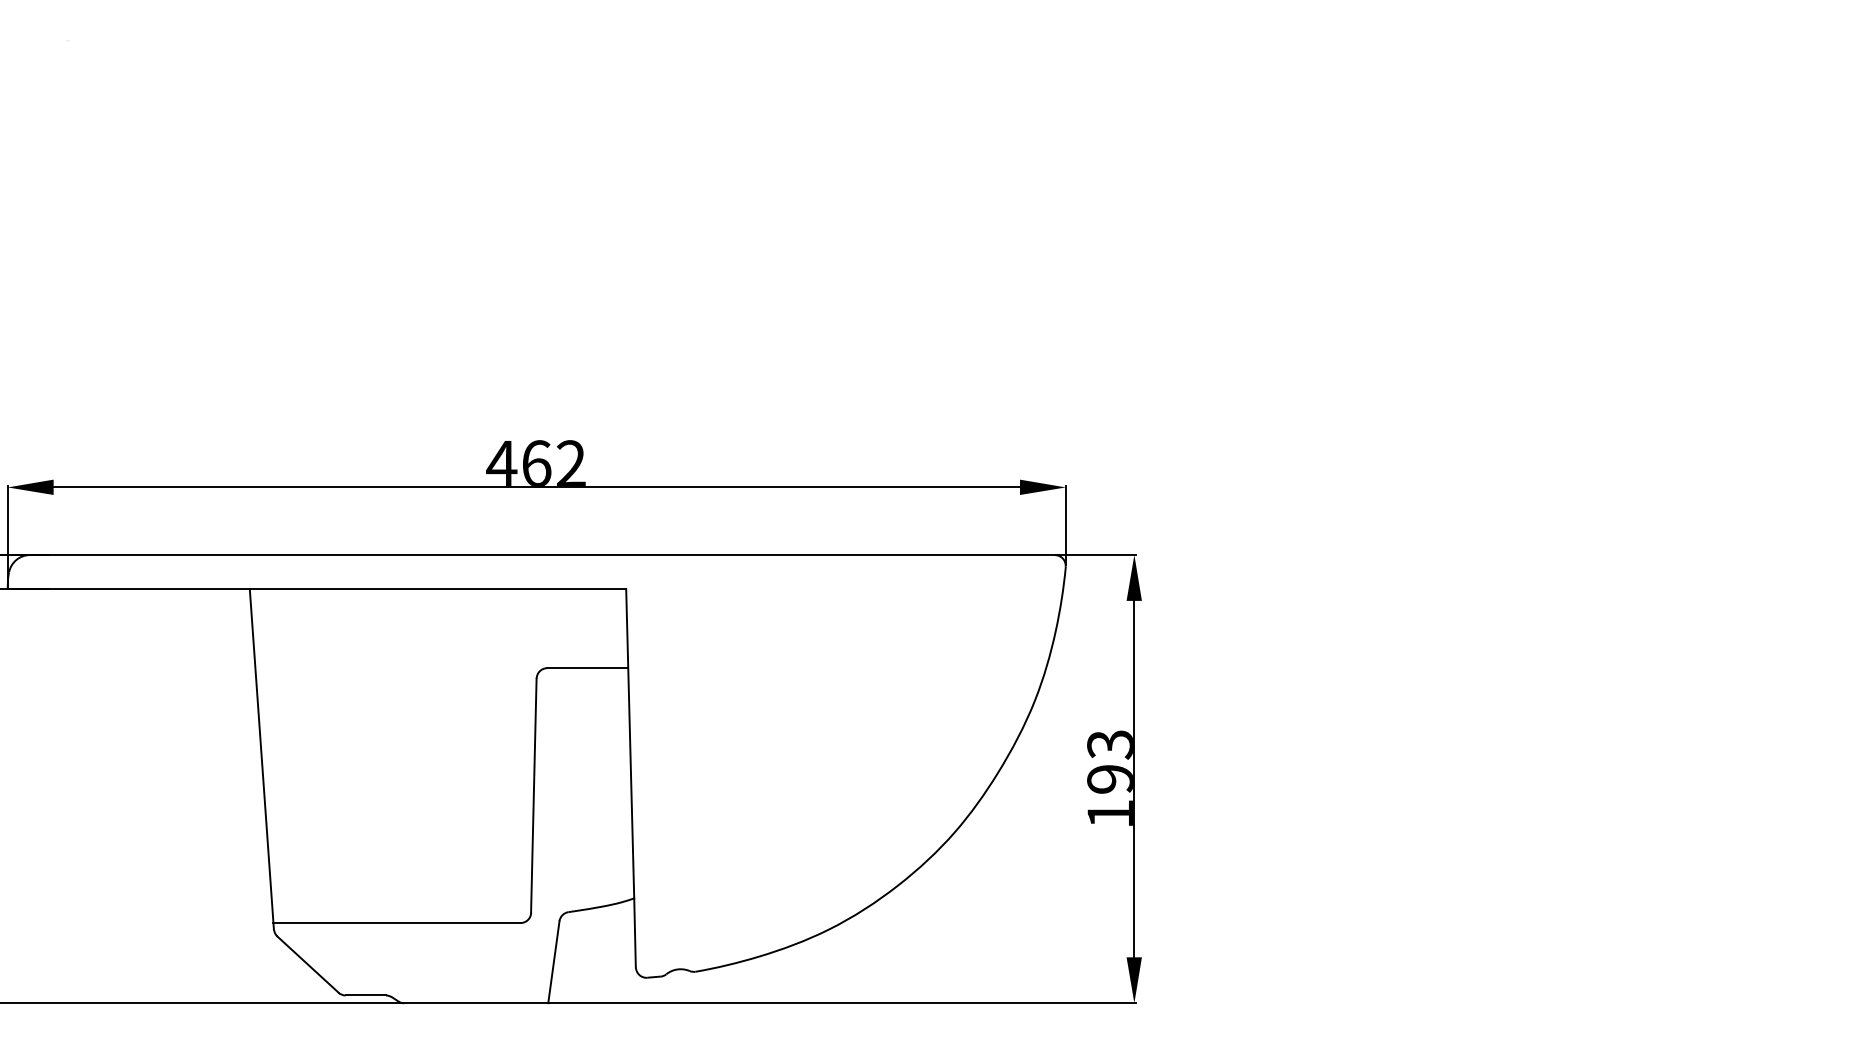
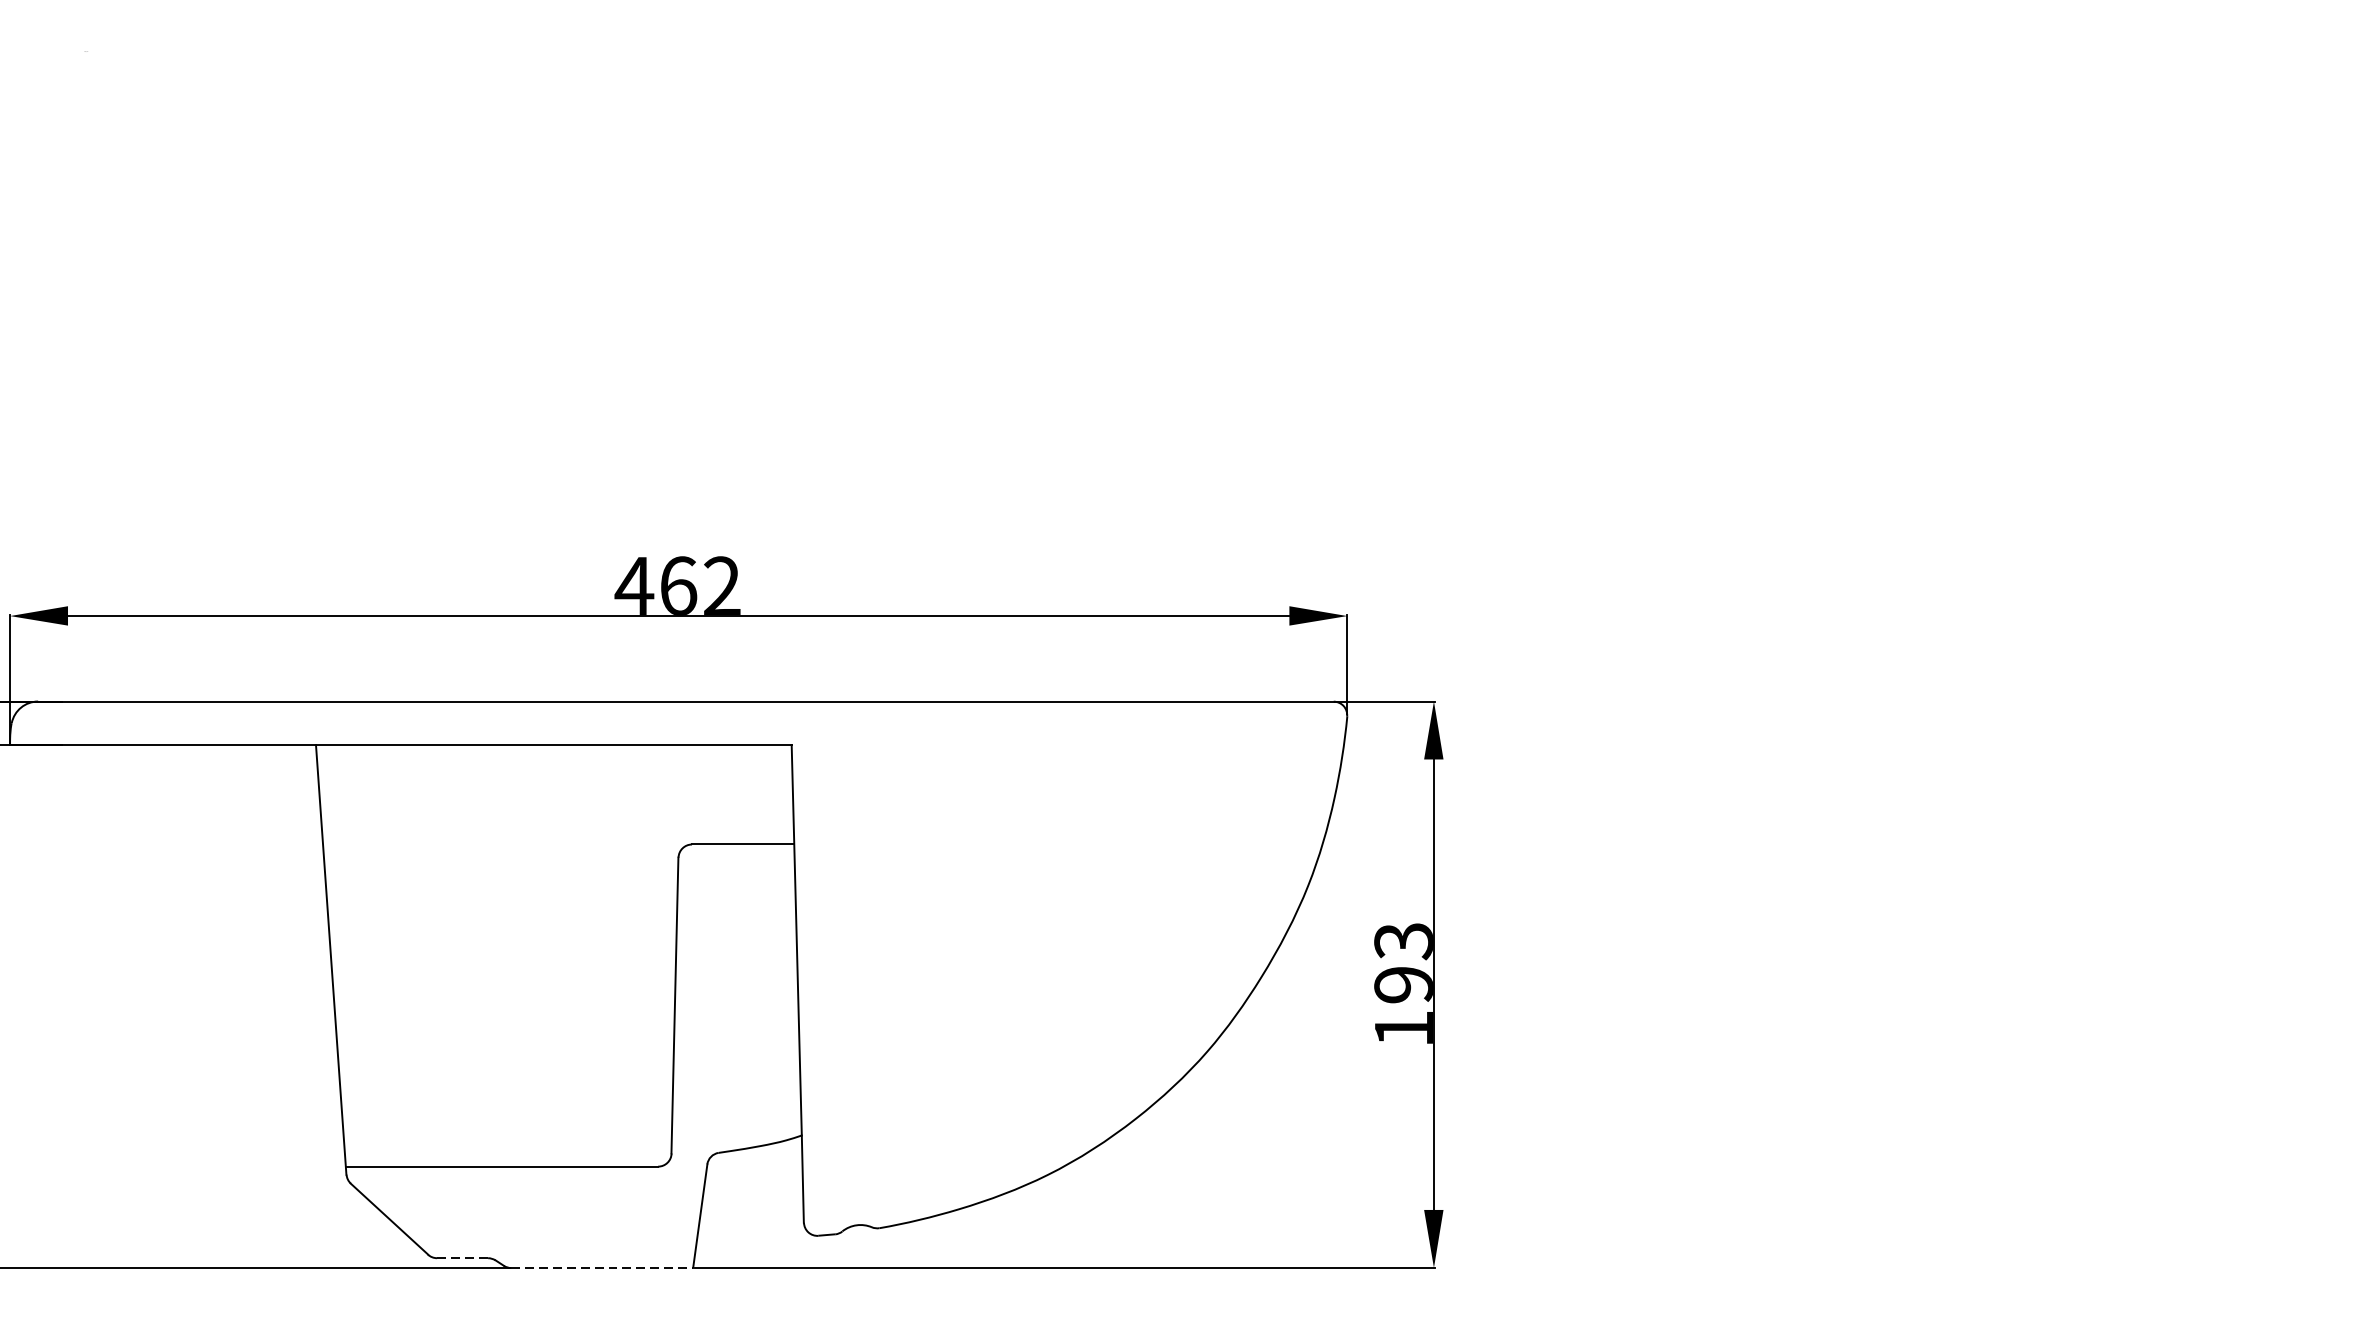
line: (366, 995) -> (463, 1258), solid -> dashed
line: (476, 1003) -> (602, 1268), solid -> dashed

